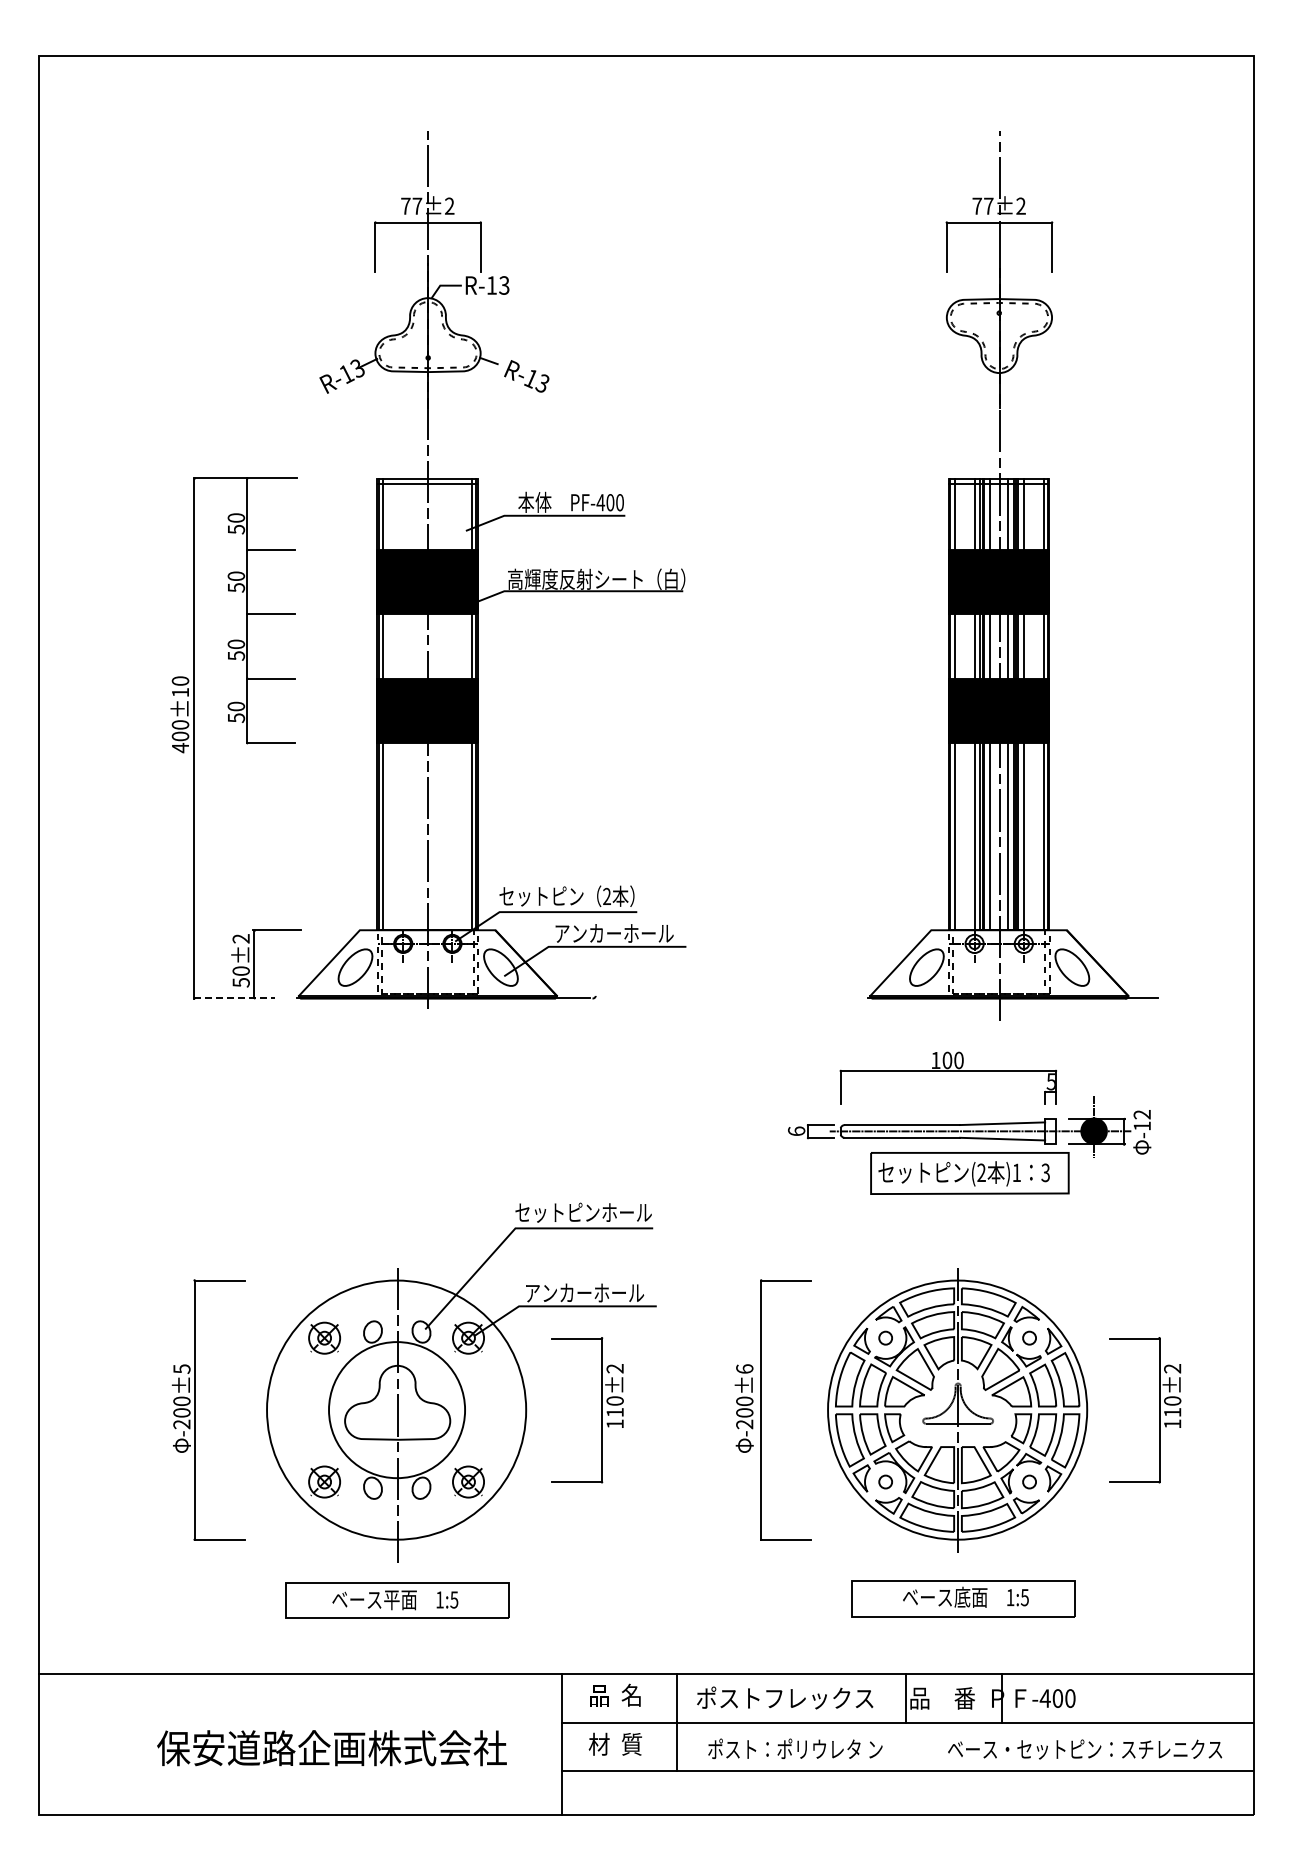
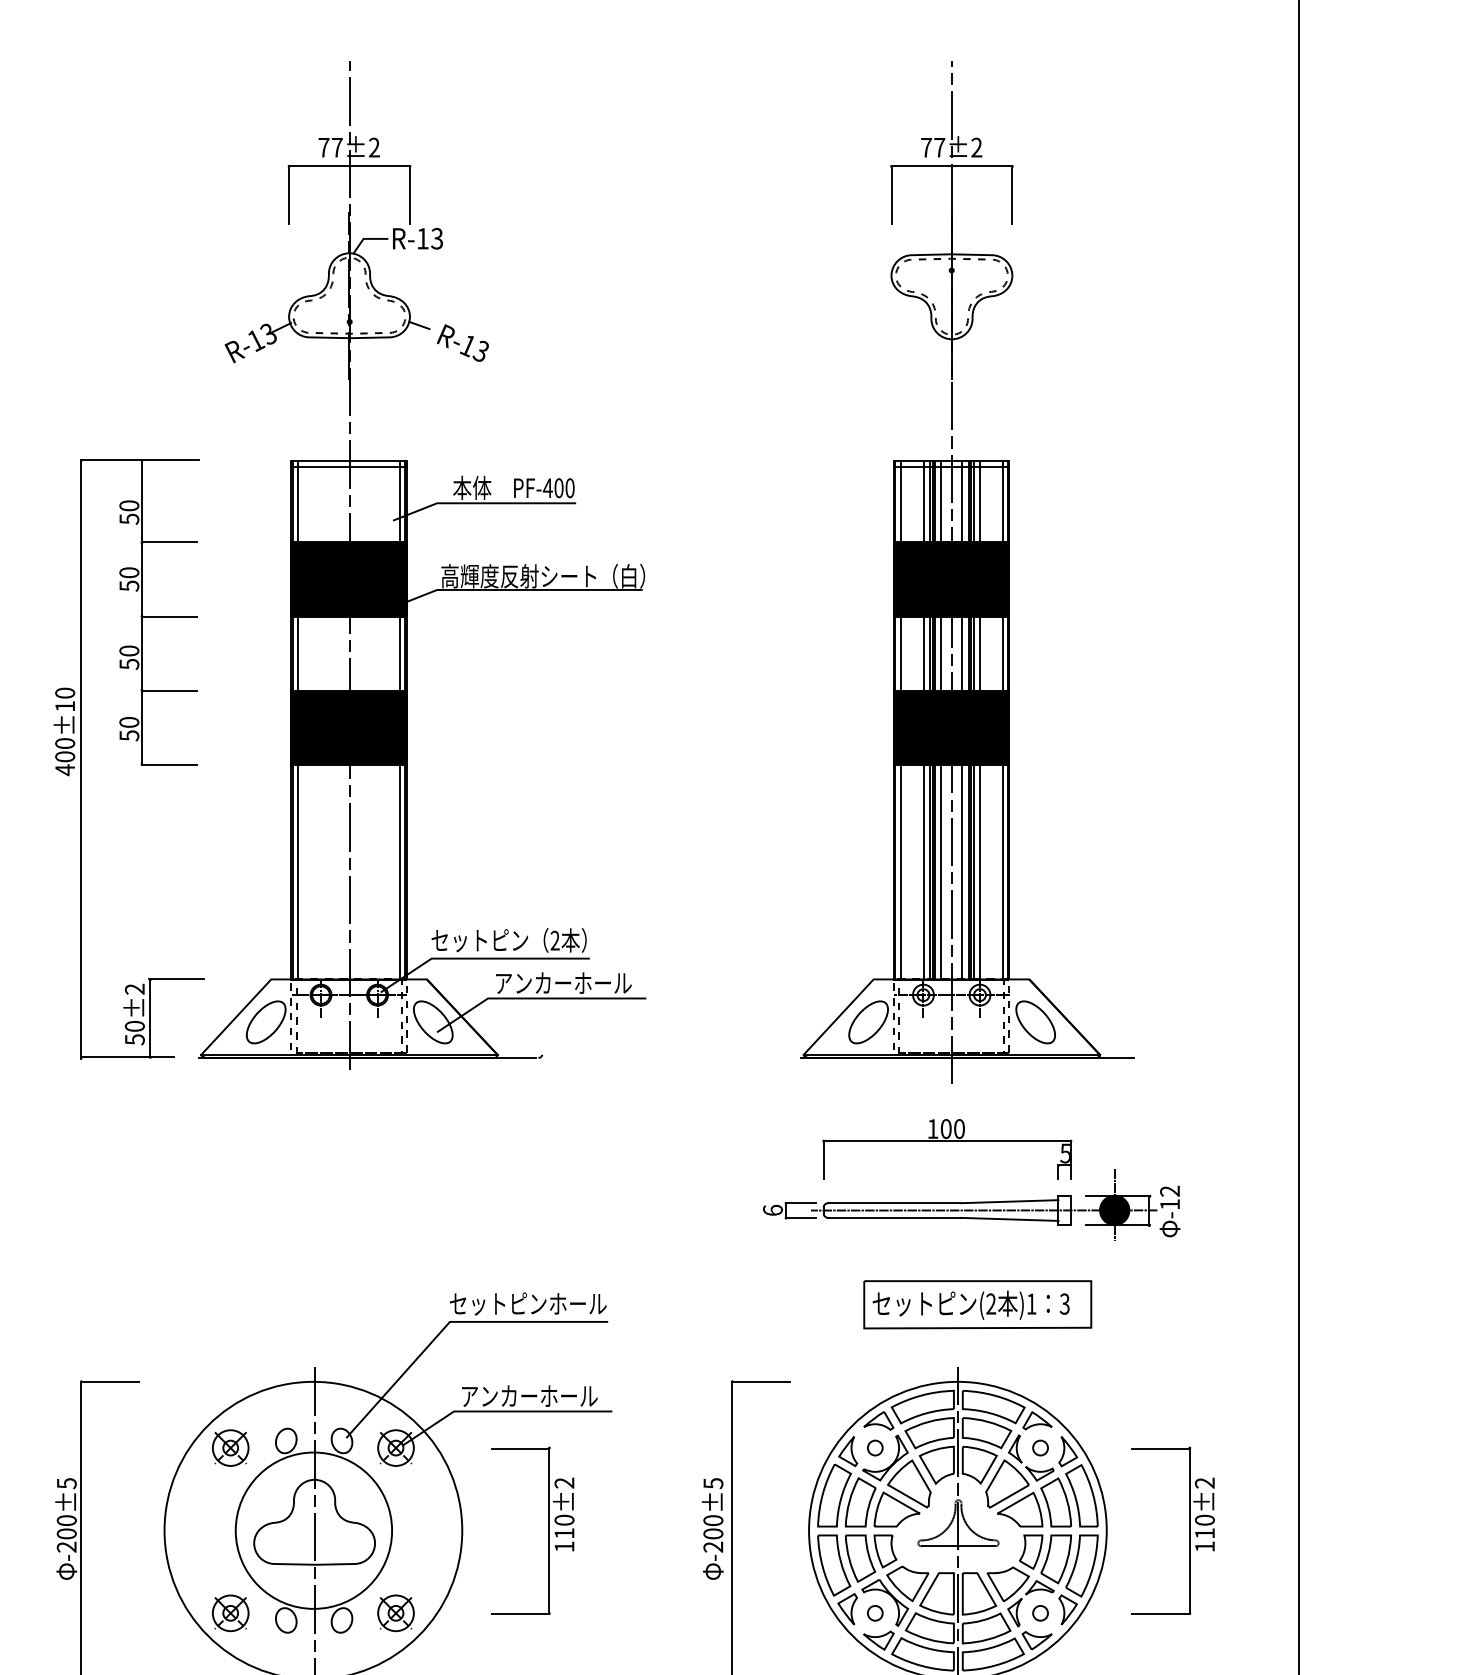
part: (1012, 575) -> (966, 571), moved
line: (234, 998) -> (127, 1057), dashed -> solid
part: (969, 1173) -> (977, 1304), moved
text: (744, 1368) -> (713, 1482), -200±6 -> -200±5

